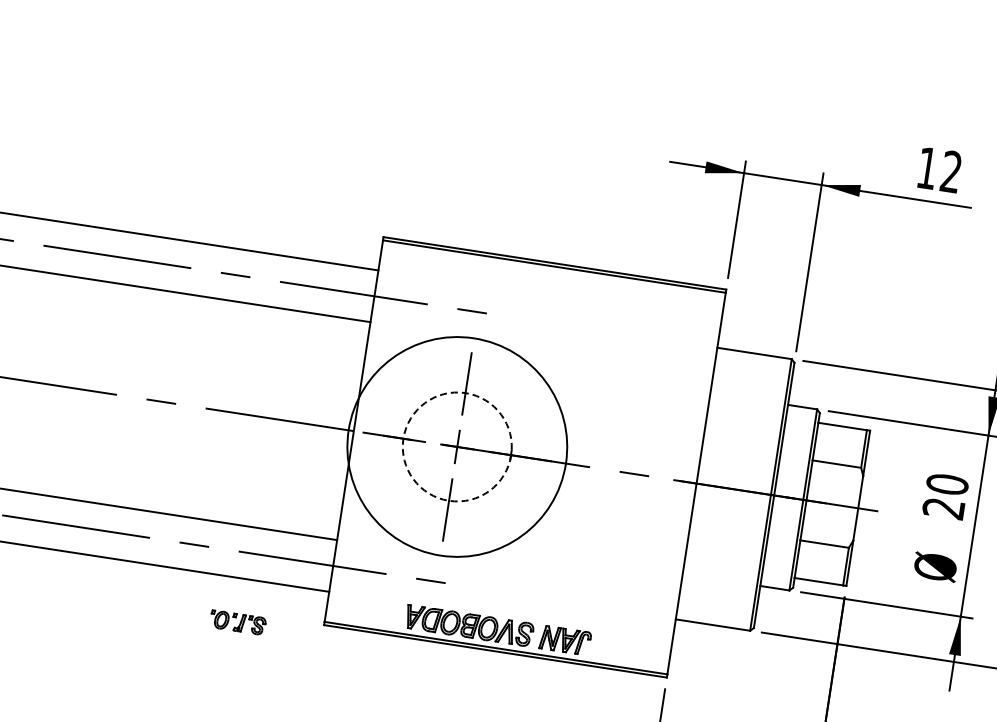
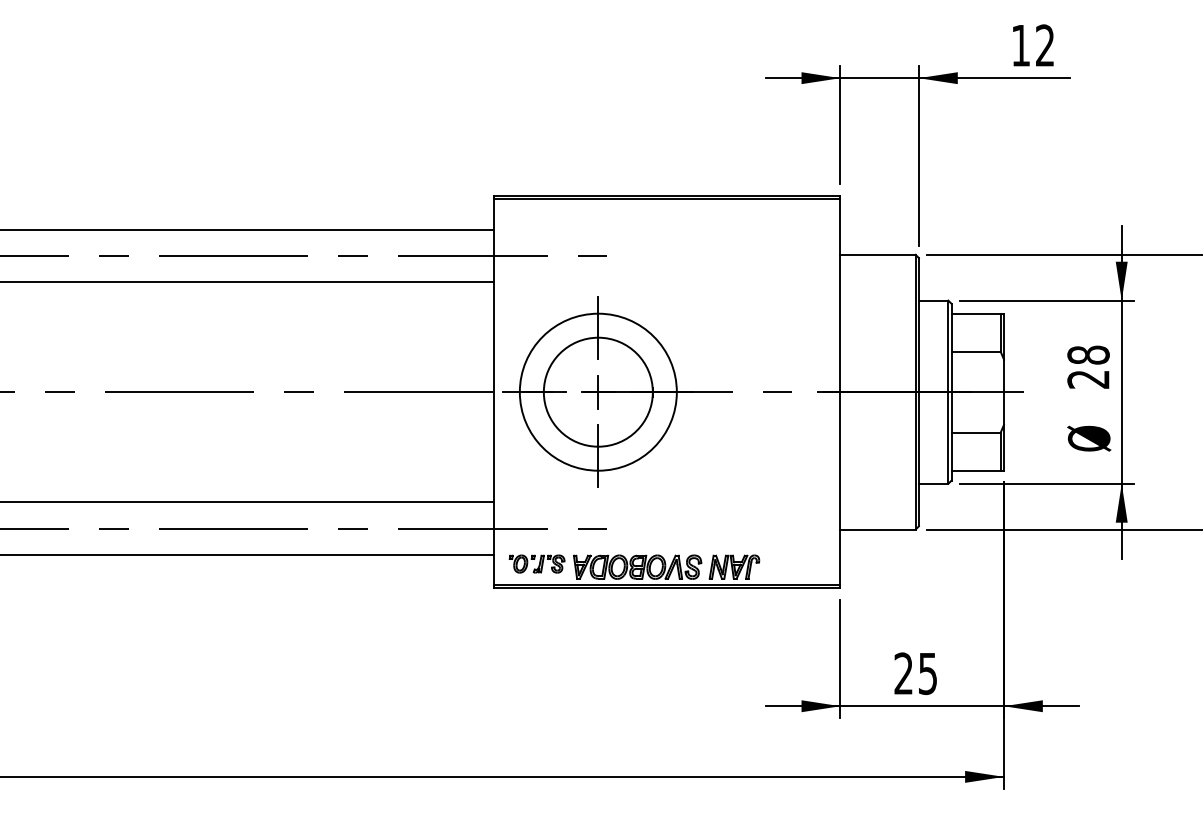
circle: (456, 446) -> (597, 391), dashed -> solid
circle: (456, 446) -> (597, 391), size x0.71
text: (947, 483) -> (1088, 354), 20 -> 28
part: (237, 622) -> (536, 563), moved

